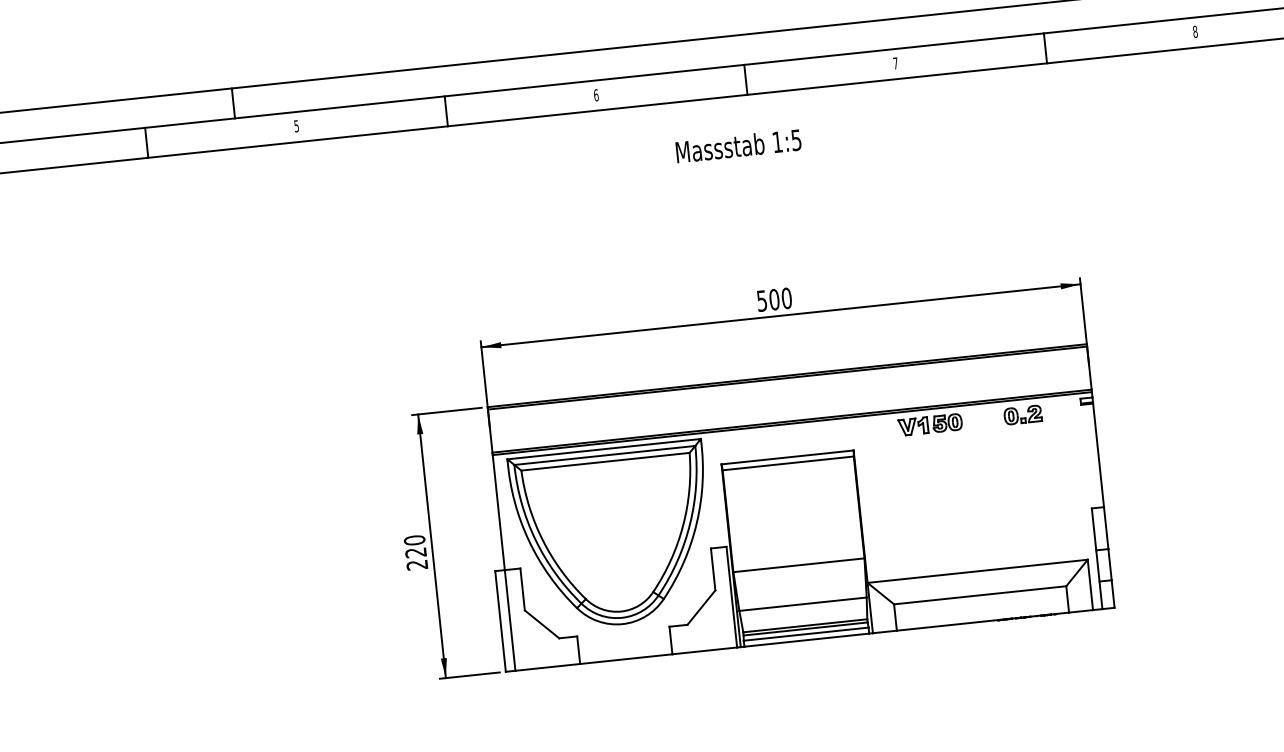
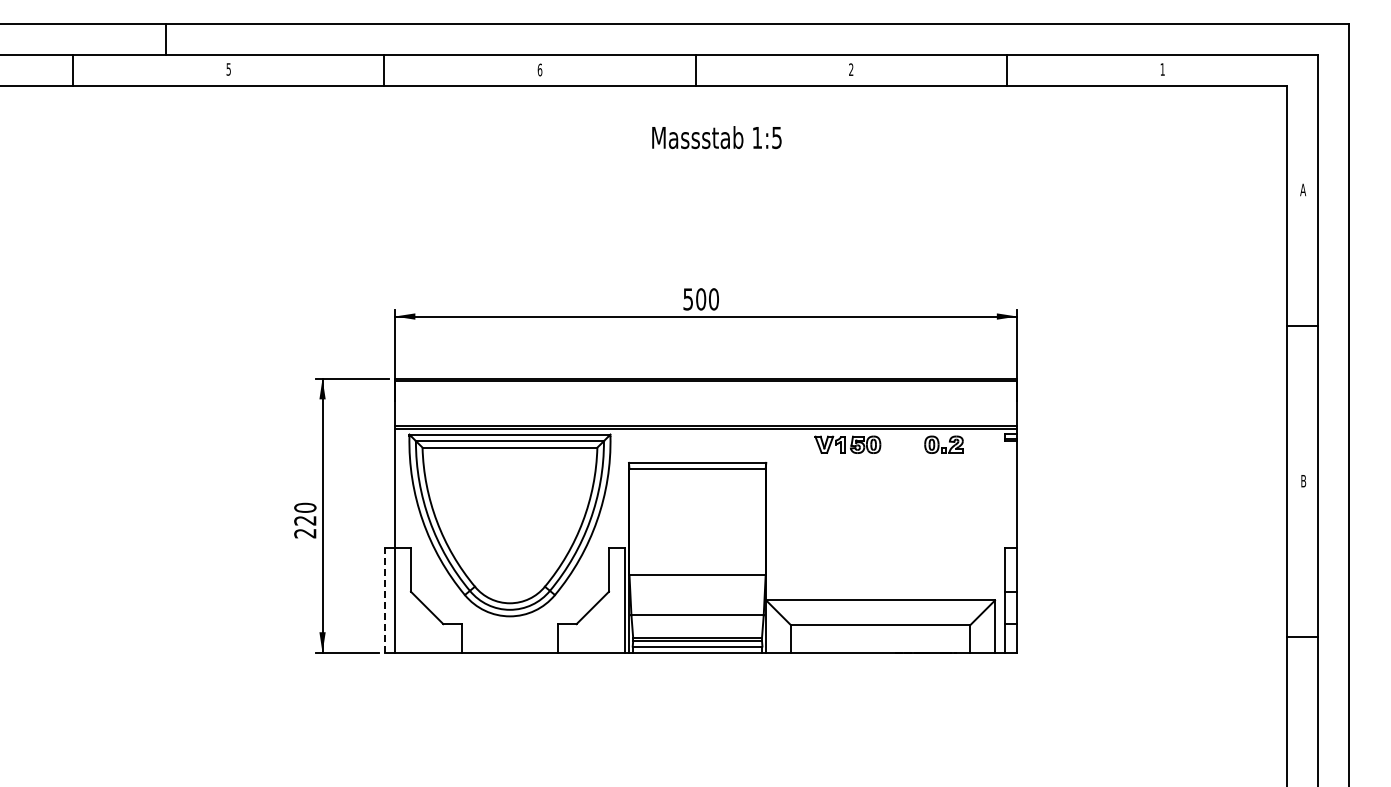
text: (1195, 31) -> (1162, 69), 8 -> 1
text: (895, 63) -> (851, 69), 7 -> 2
text: (738, 146) -> (716, 137), moved
line: (500, 620) -> (384, 599), solid -> dashed

